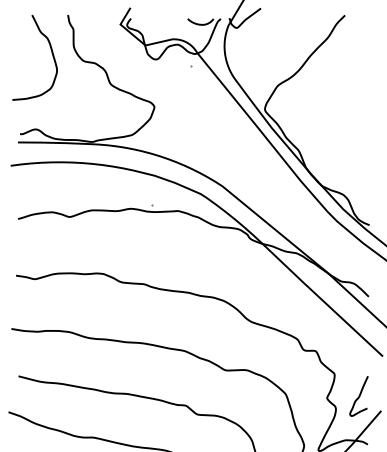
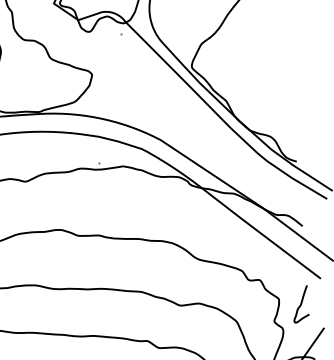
curve: (358, 396) -> (300, 304), moved

